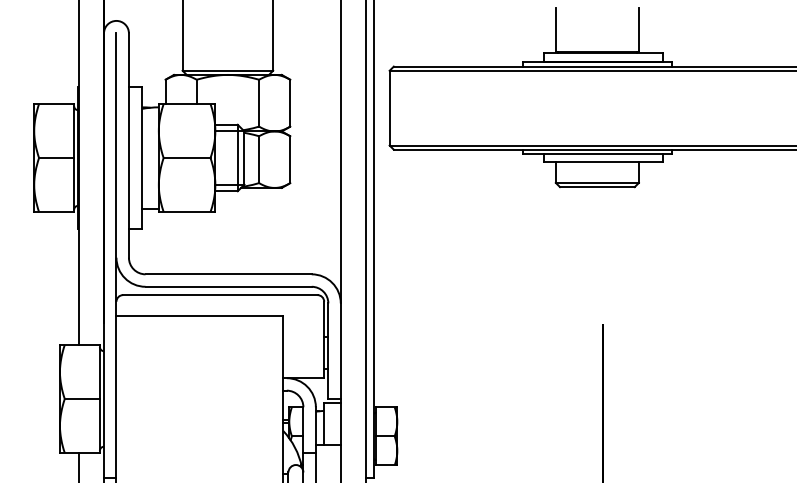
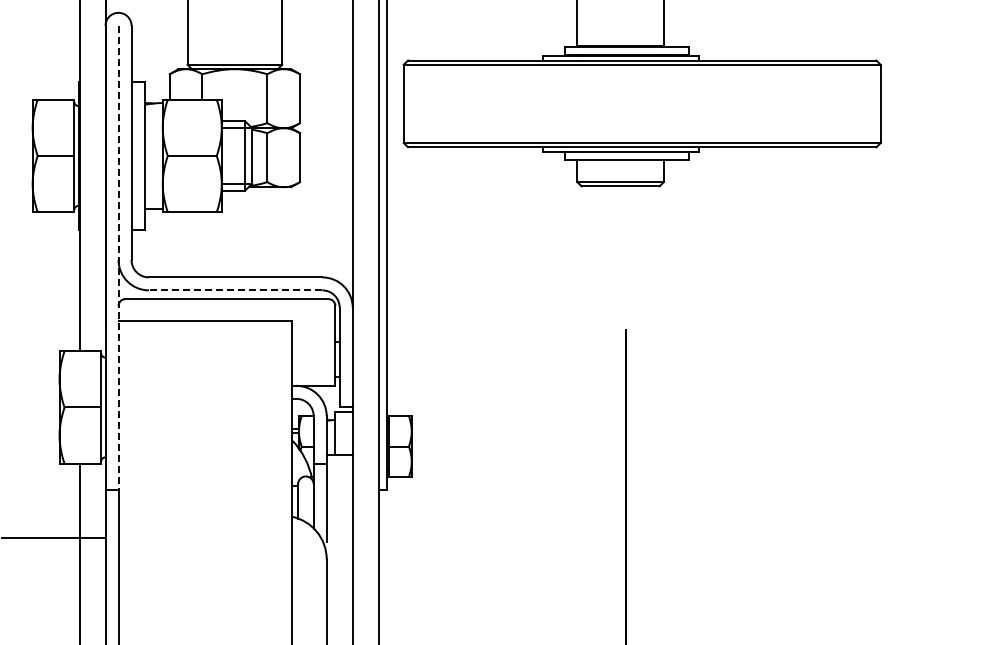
line: (116, 256) -> (118, 258), solid -> dashed
line: (228, 286) -> (235, 290), solid -> dashed

